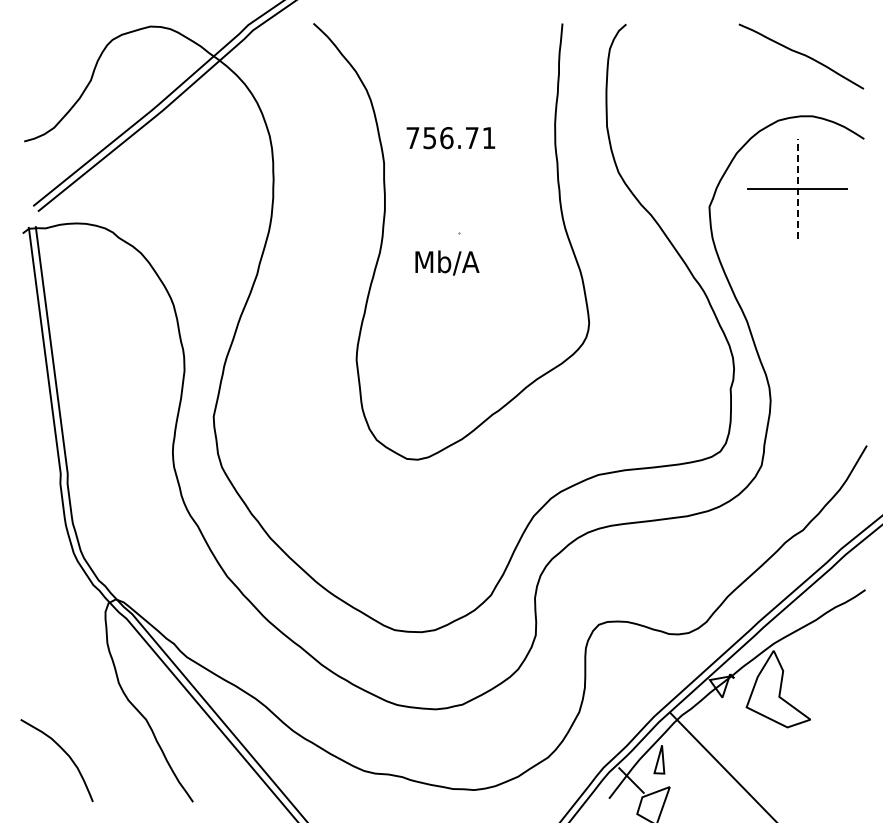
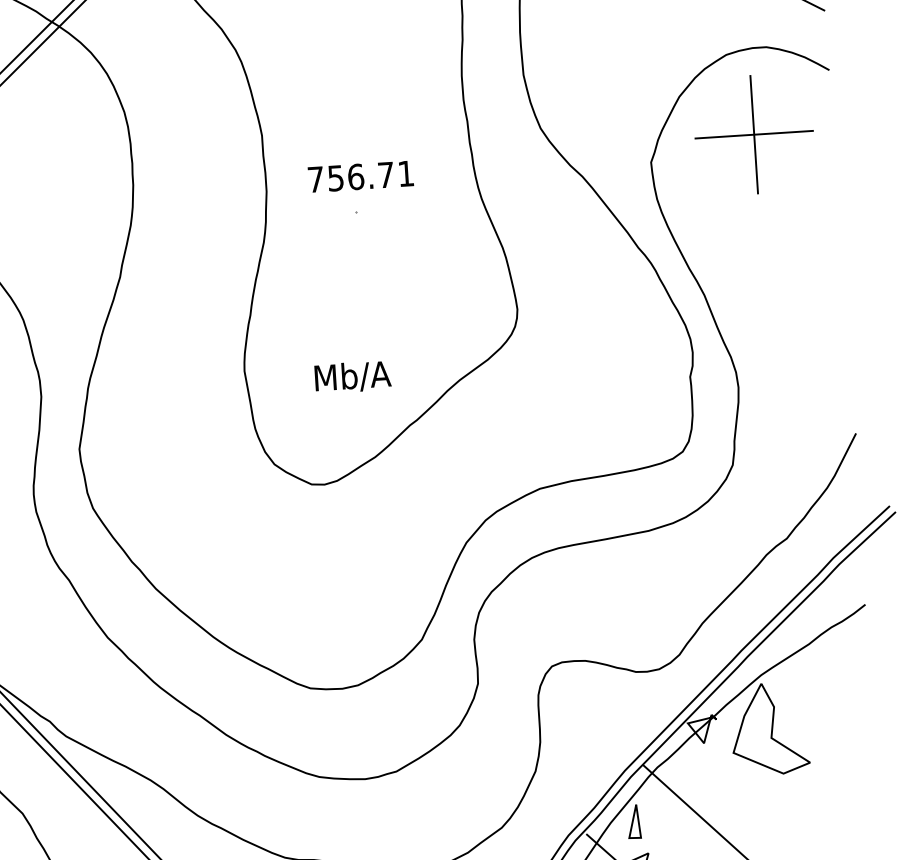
text: (450, 138) -> (360, 177), moved
line: (797, 188) -> (754, 133), dashed -> solid
text: (447, 262) -> (353, 376), moved

